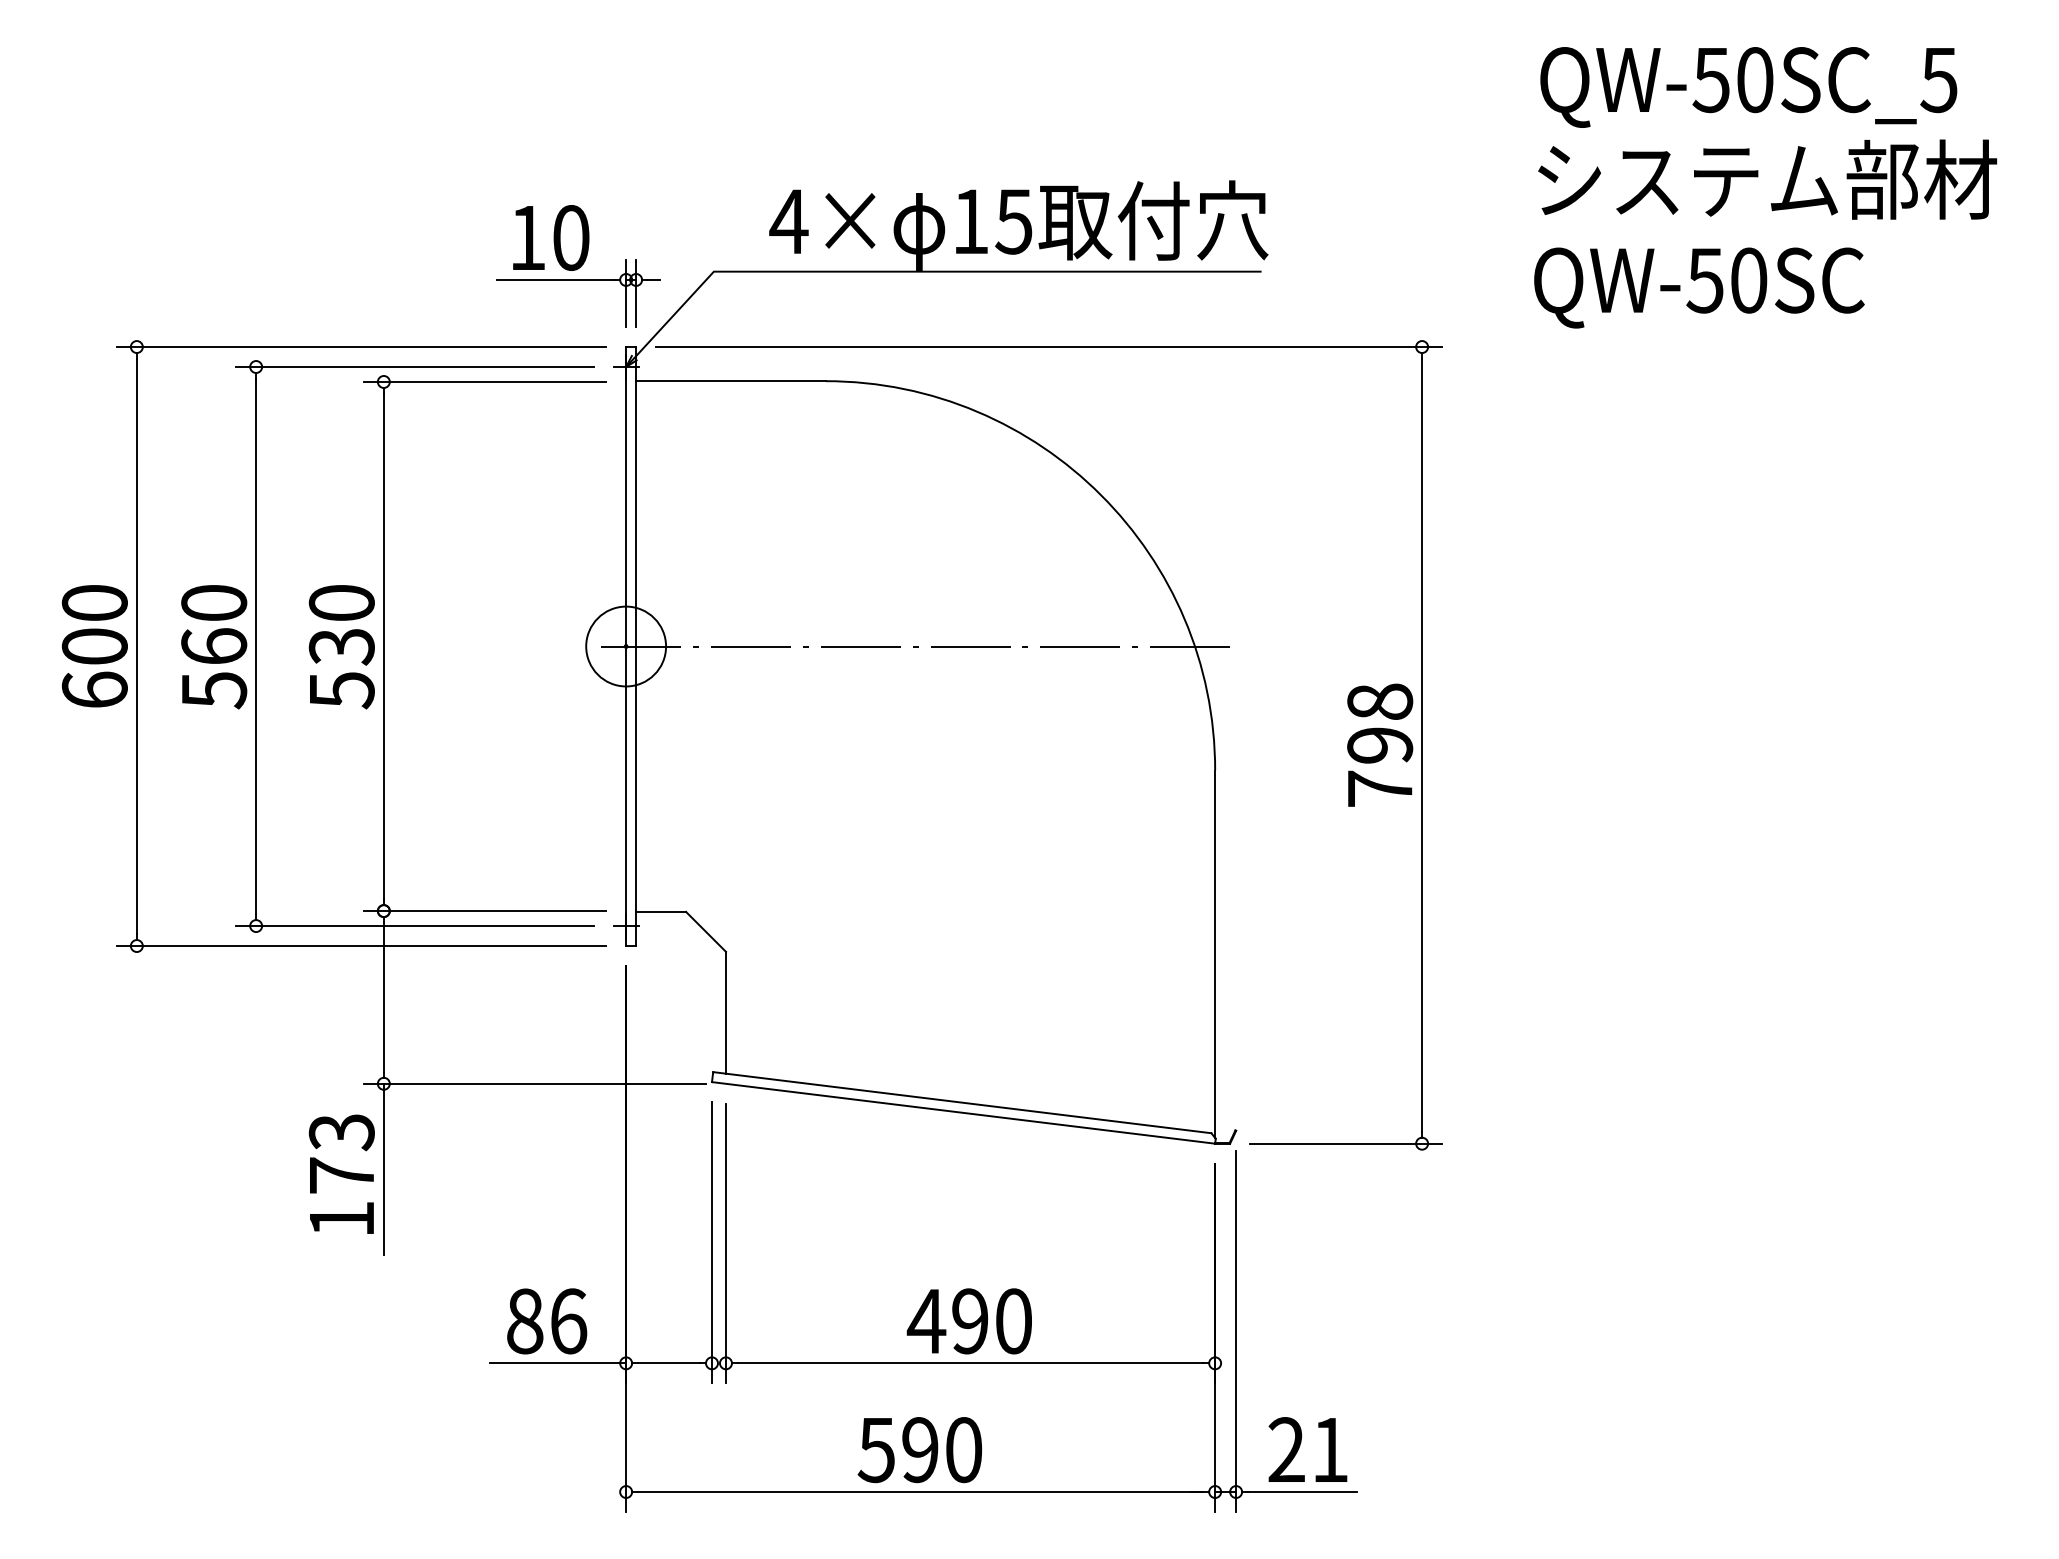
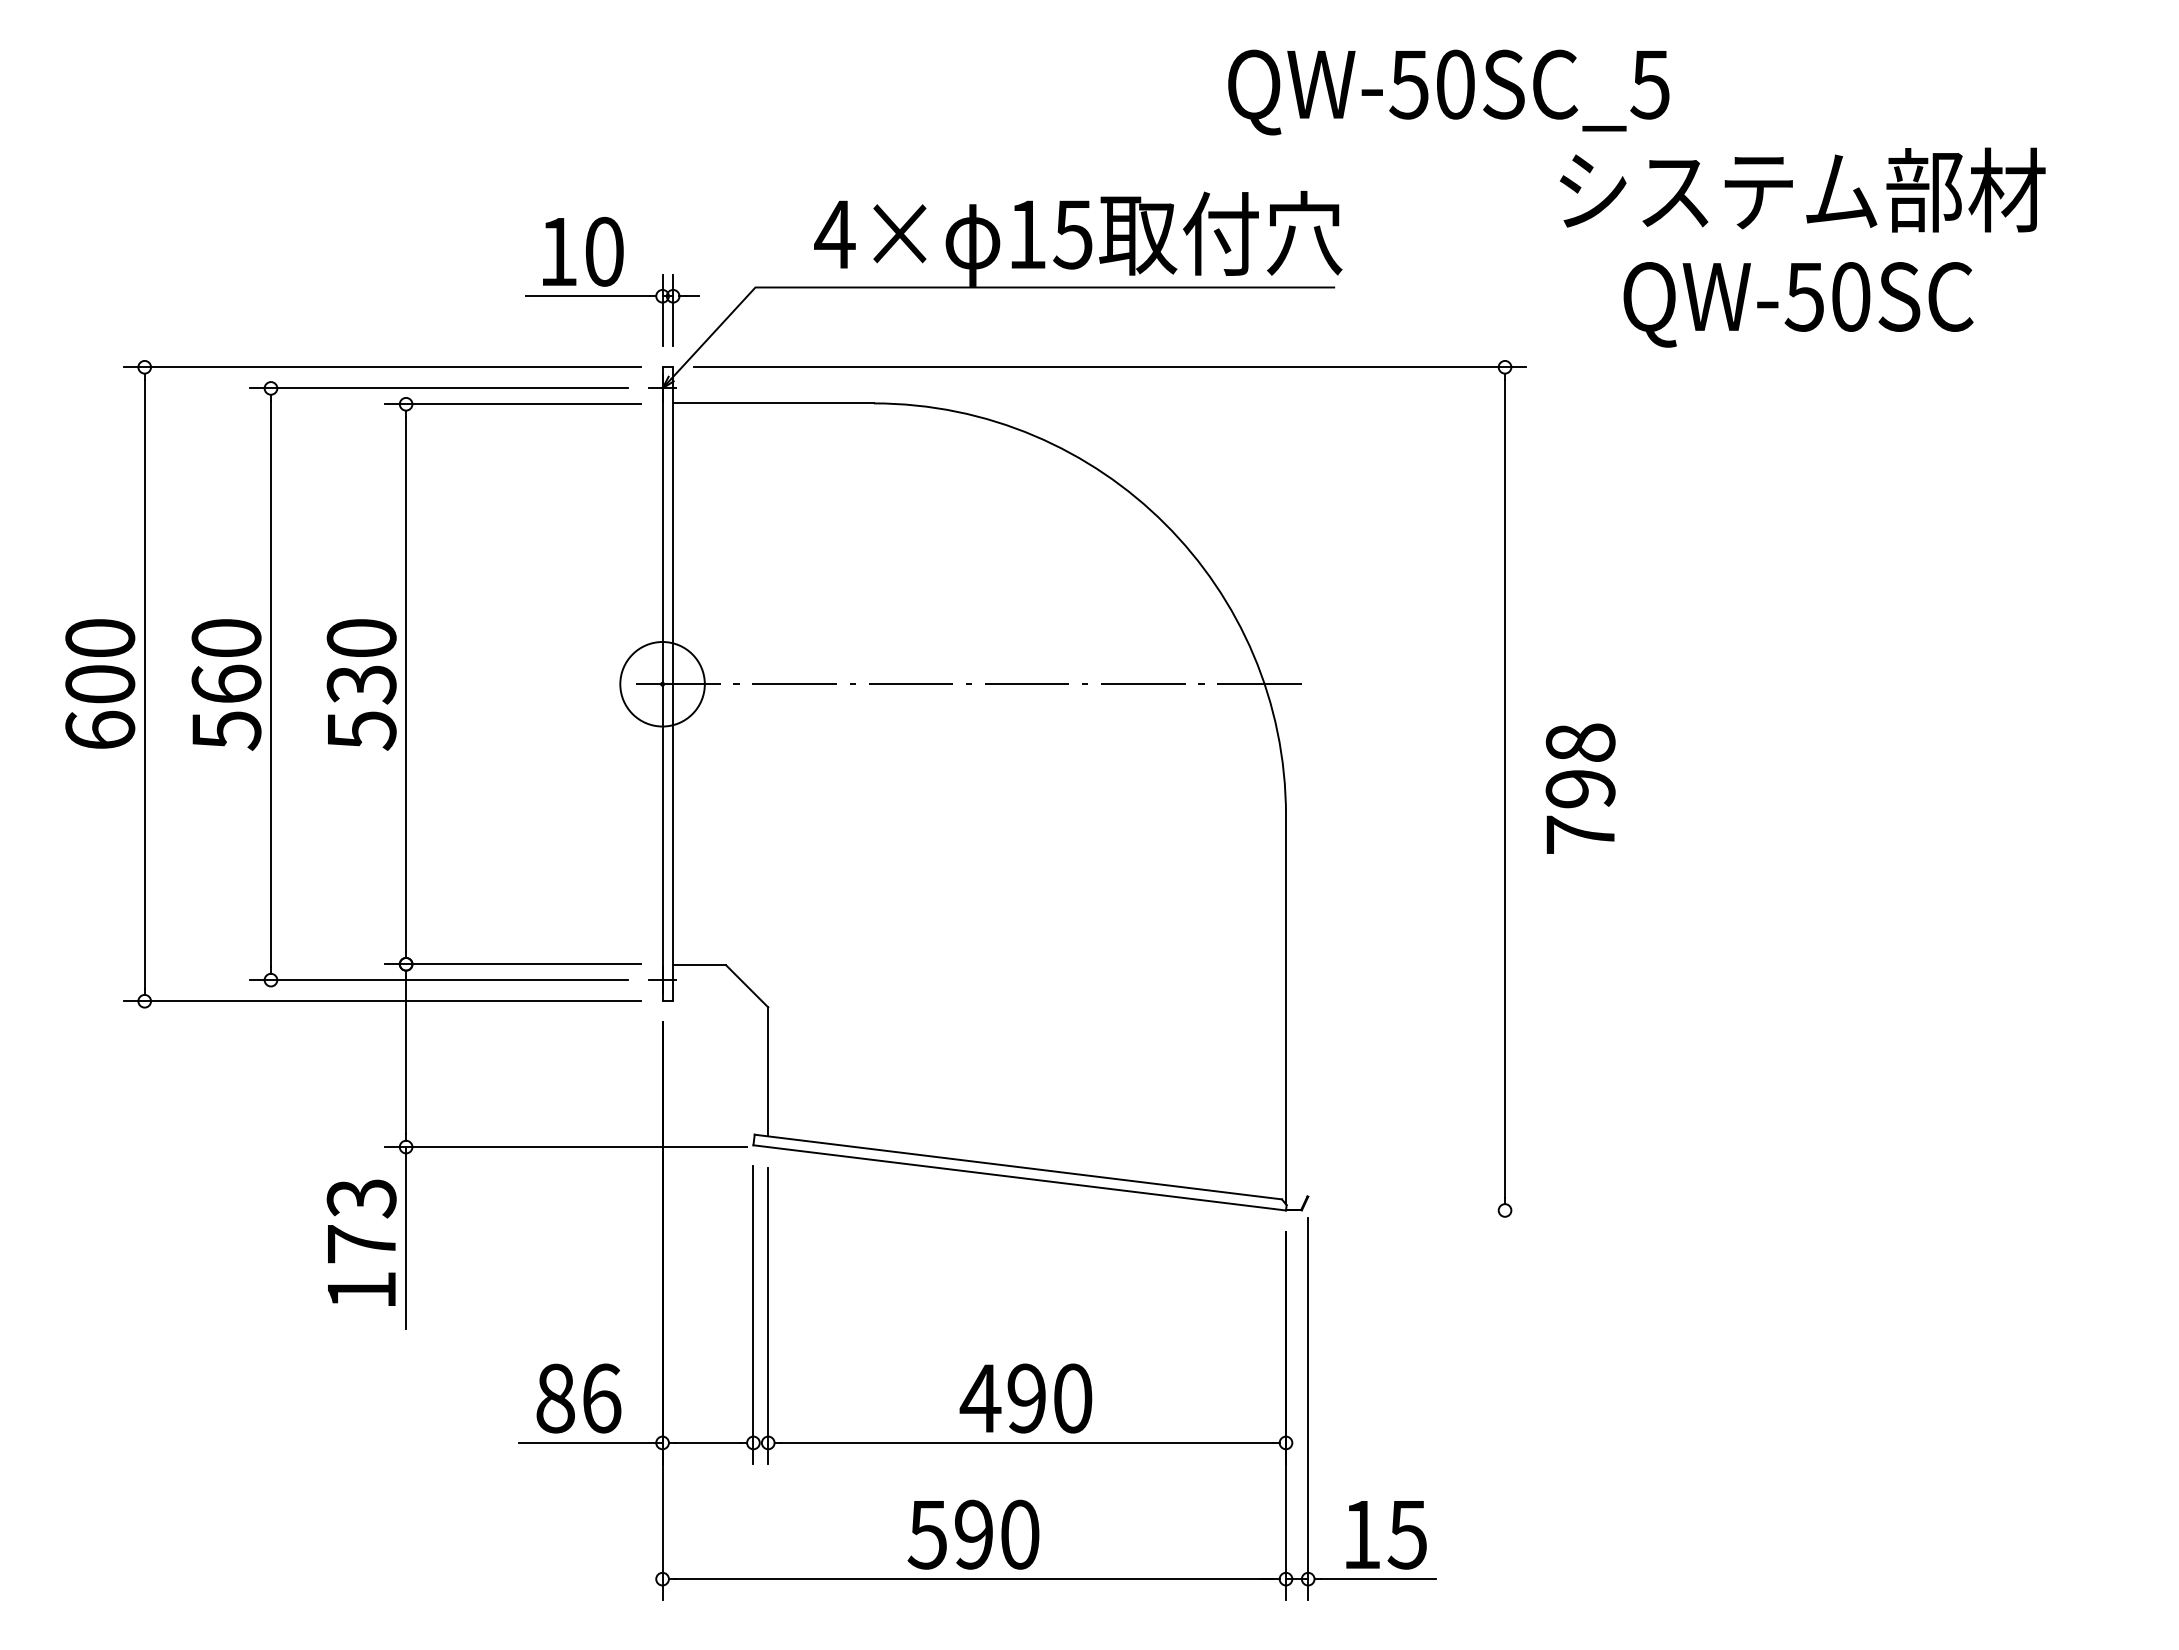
text: (1748, 87) -> (1448, 92), moved
text: (1767, 179) -> (1802, 189), moved
text: (1380, 745) -> (1580, 788), moved
line: (1346, 1143) -> (1424, 1210), removed
text: (1308, 1449) -> (1384, 1534), 21 -> 15

